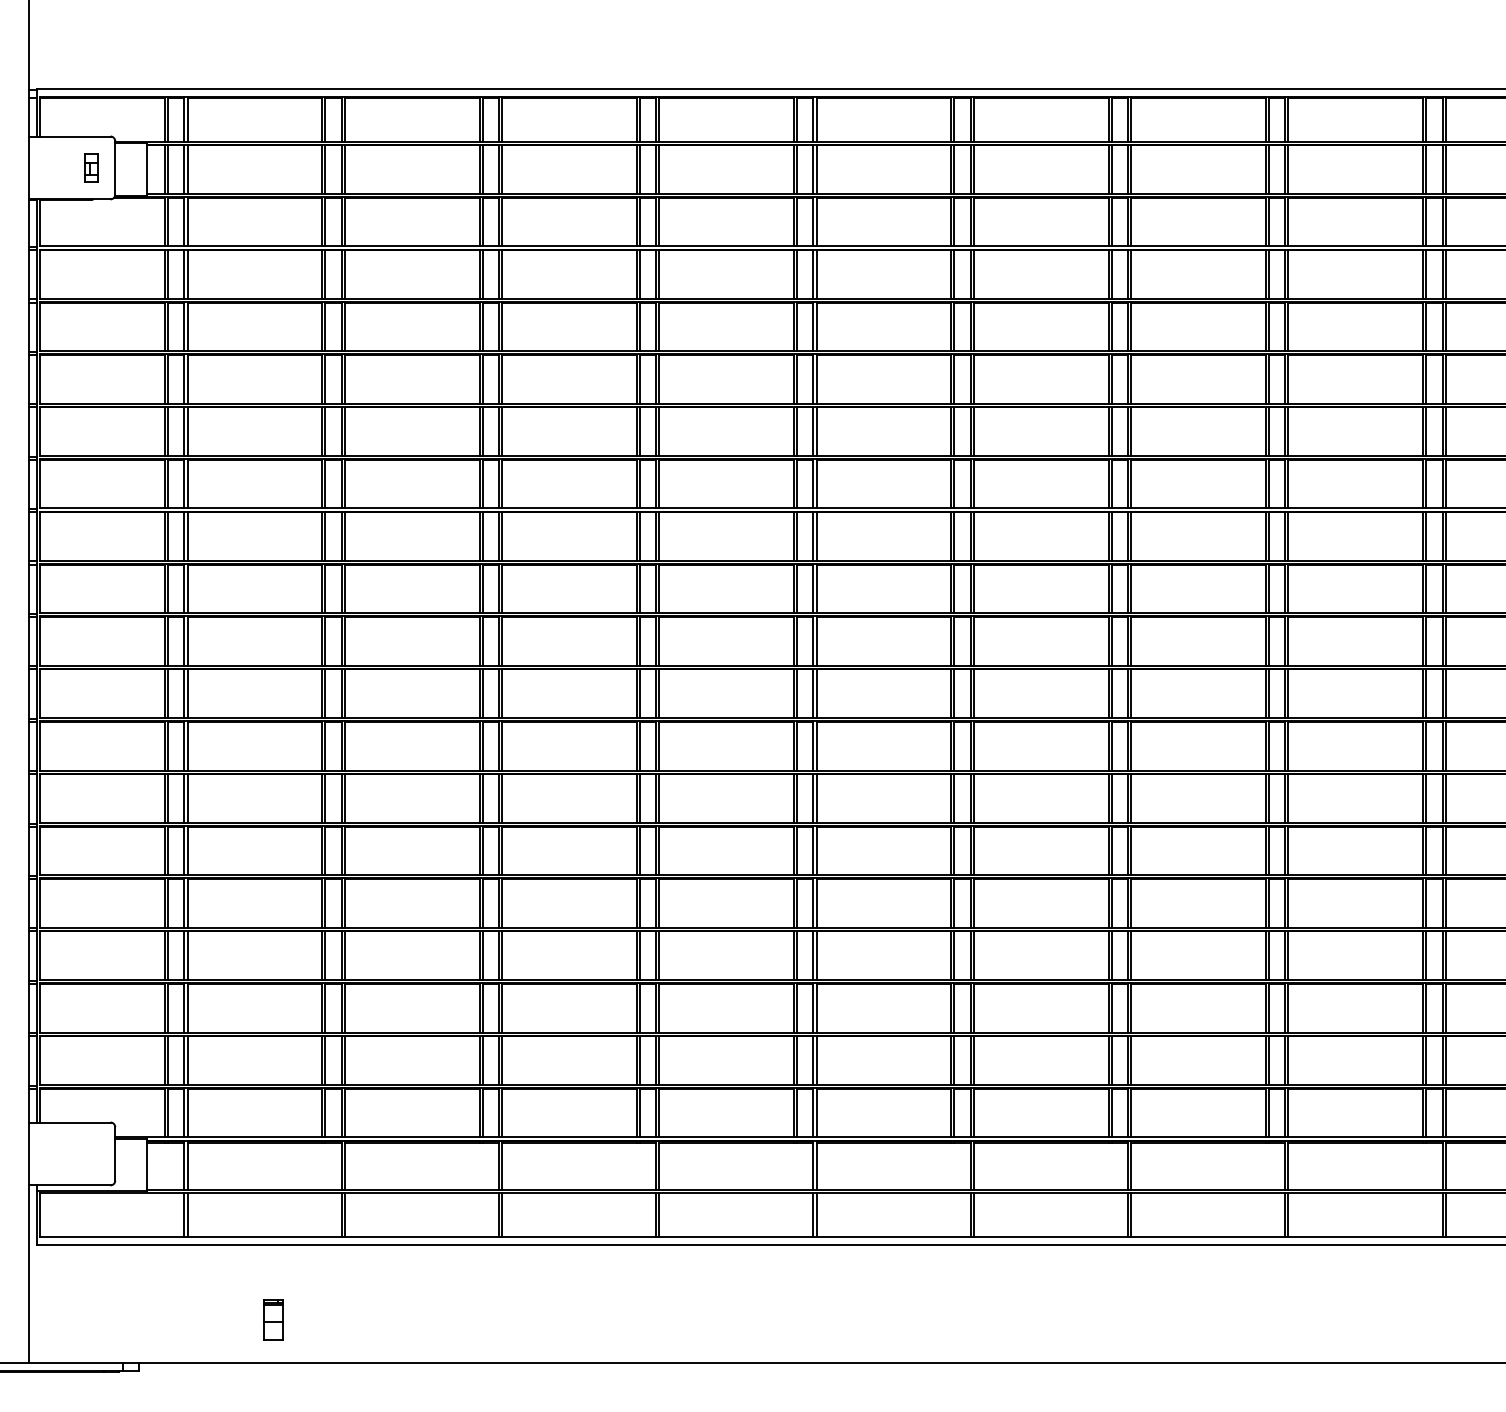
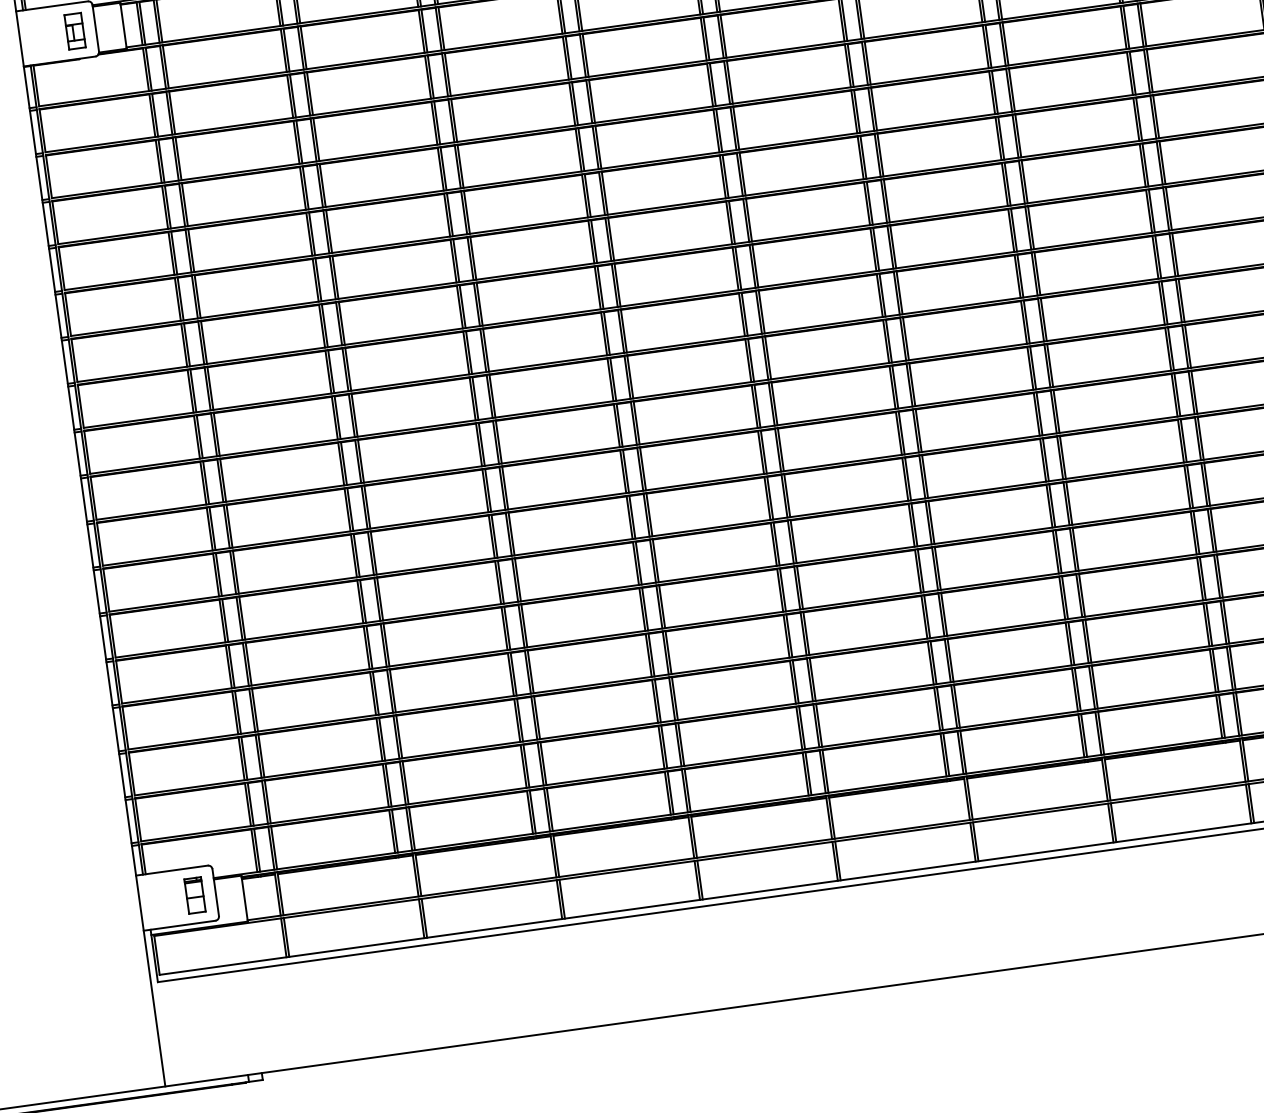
part: (91, 167) -> (74, 30), size x1.43
part: (273, 1319) -> (194, 895), moved

